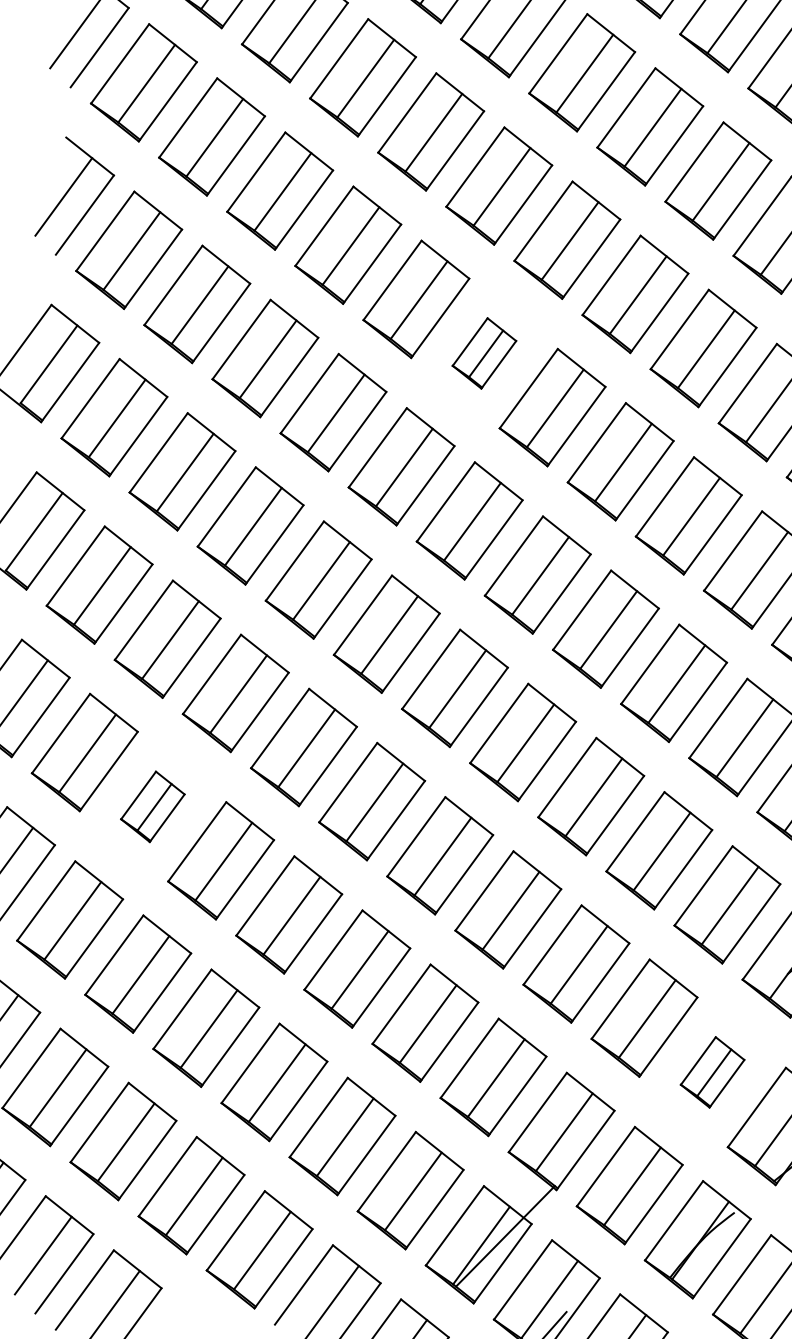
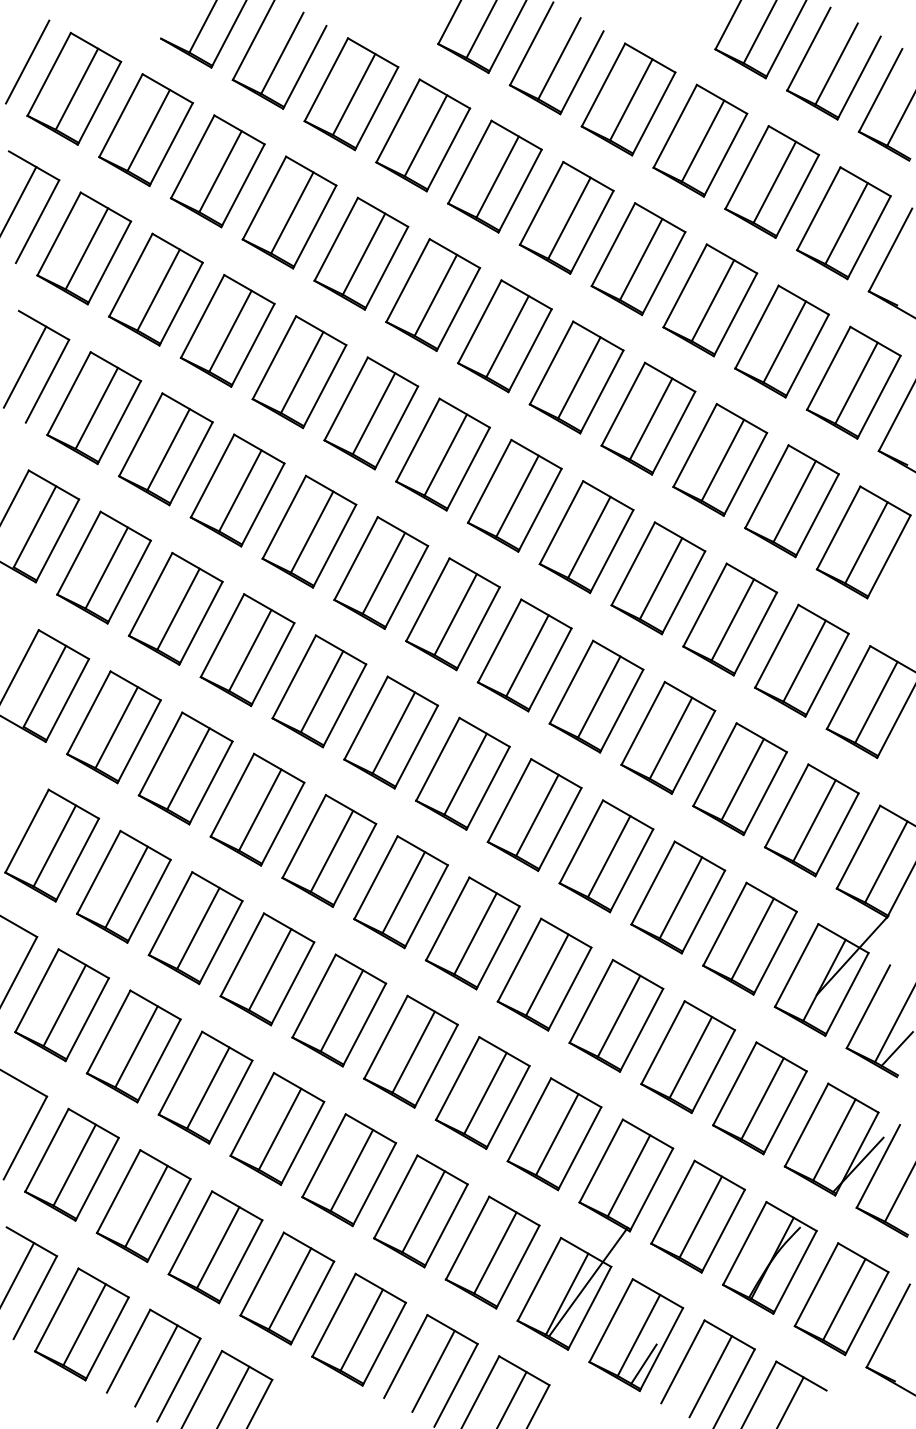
part: (483, 353) -> (442, 454), size x1.67
part: (152, 807) -> (195, 928), size x1.67
part: (712, 1072) -> (759, 1098), size x1.67

